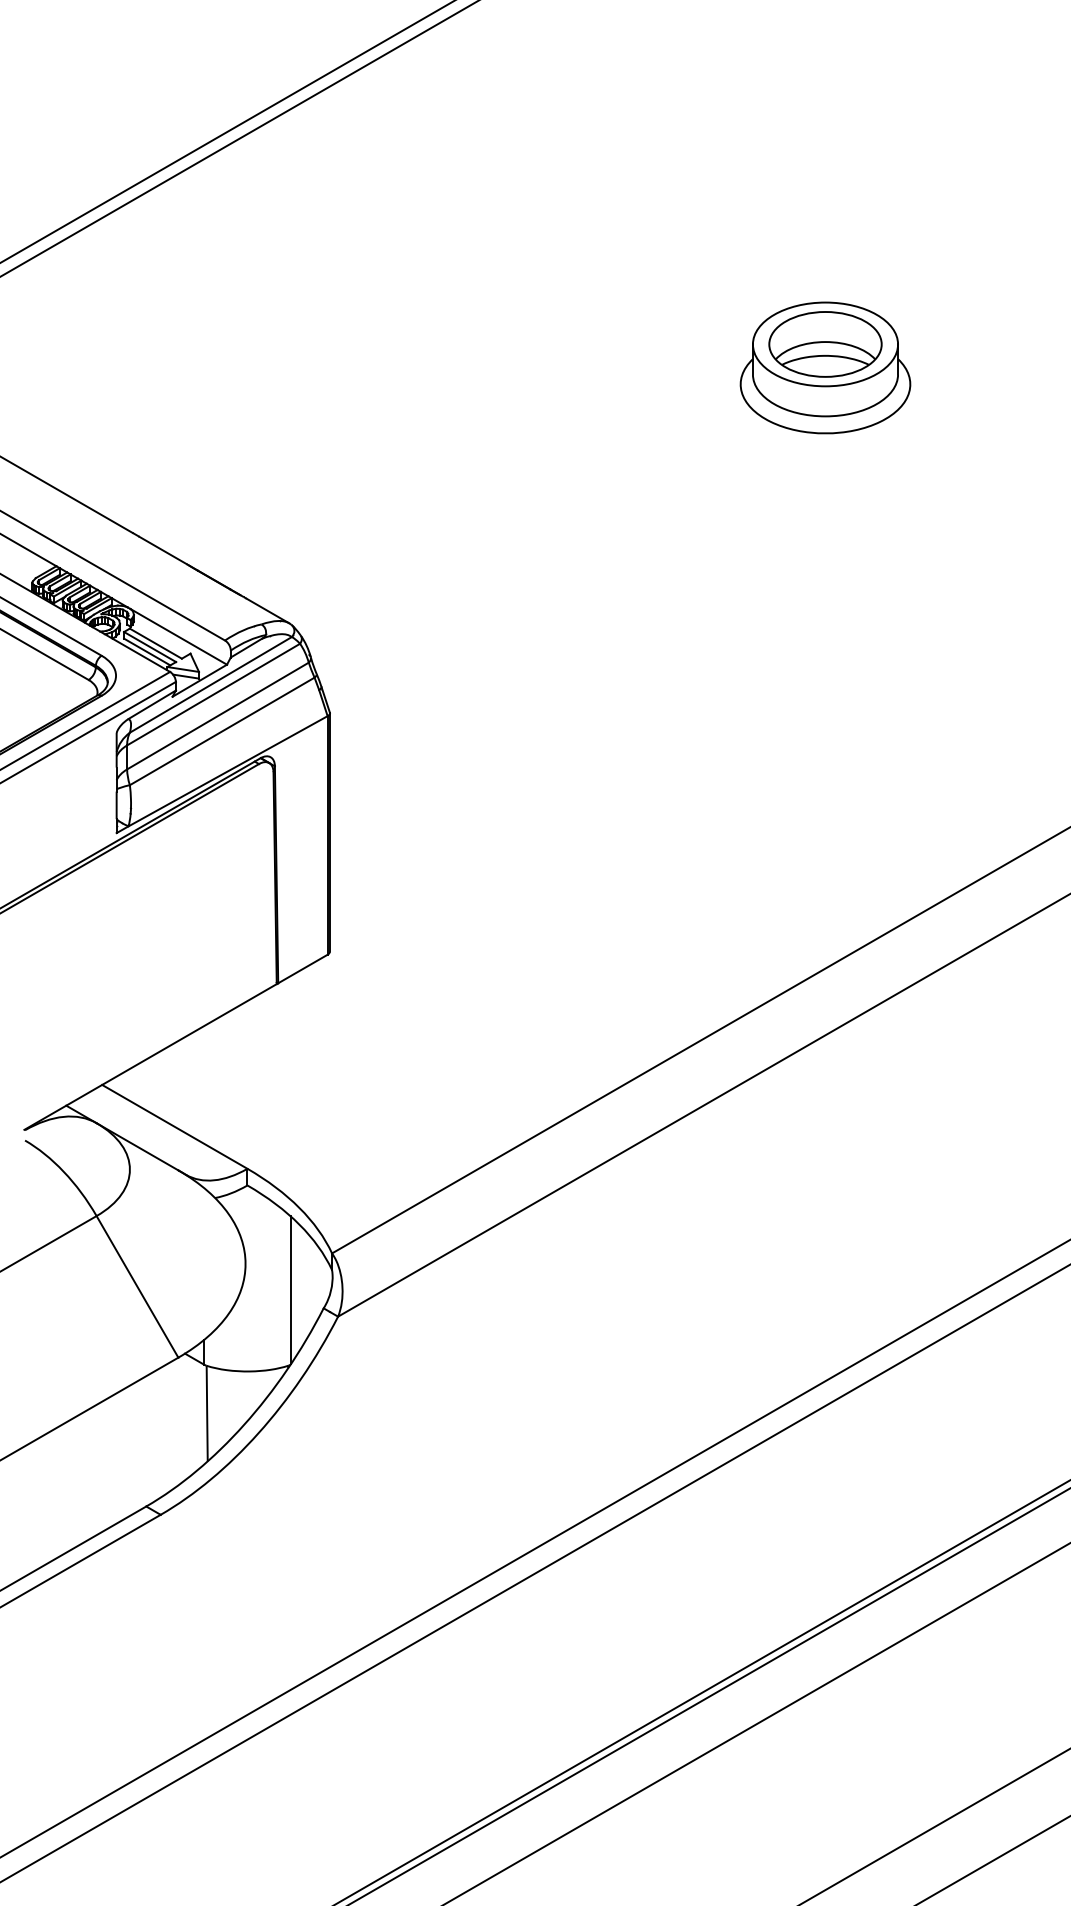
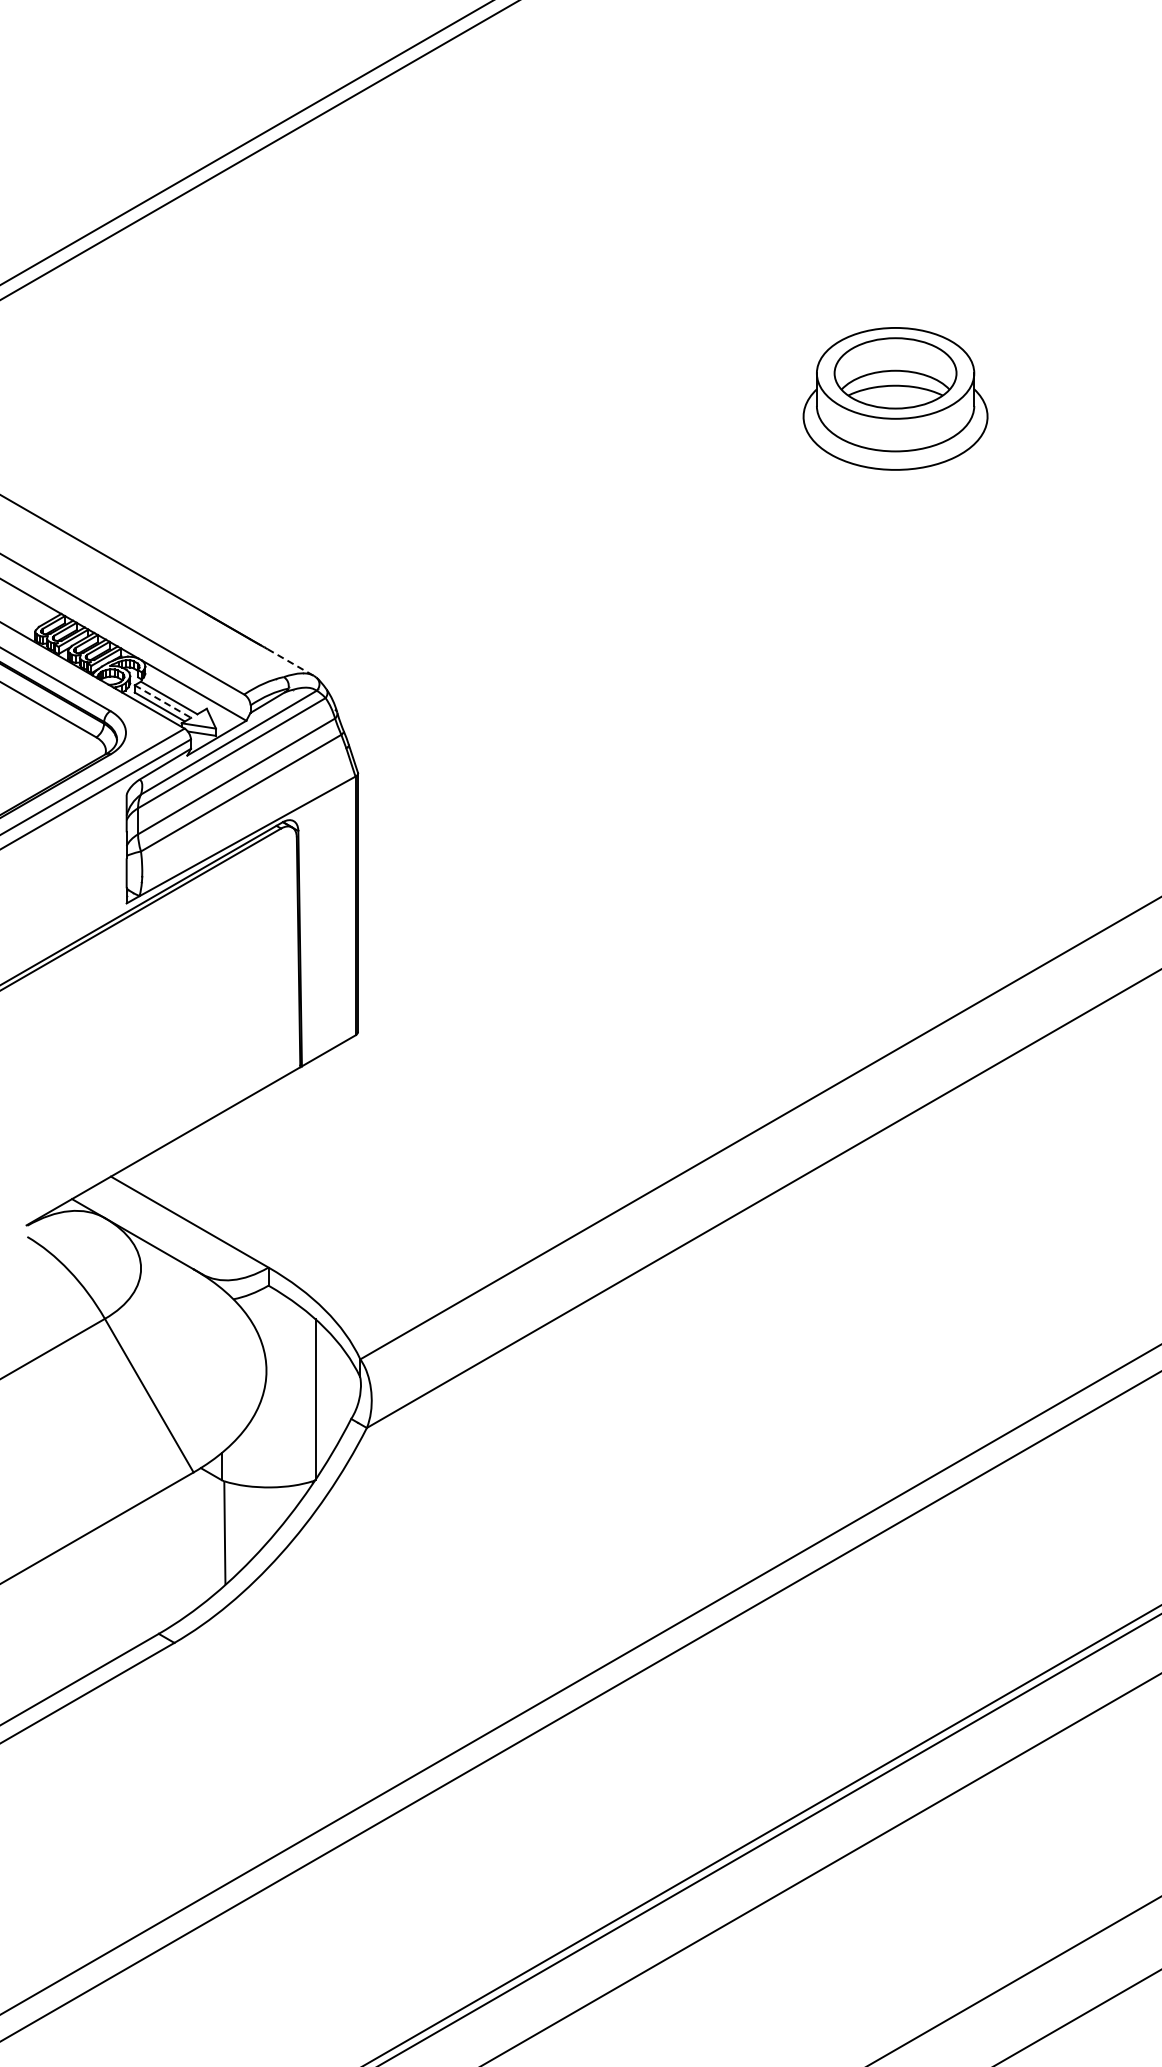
line: (267, 610) -> (290, 662), solid -> dashed
line: (149, 646) -> (162, 701), solid -> dashed

